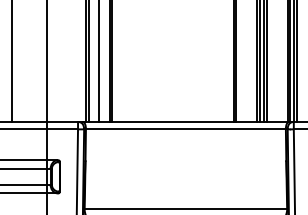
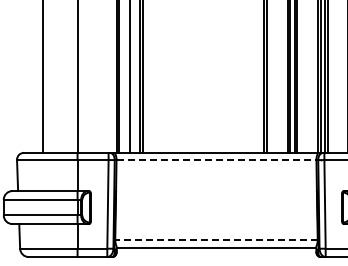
line: (185, 129) -> (216, 160), solid -> dashed
line: (185, 209) -> (216, 240), solid -> dashed

